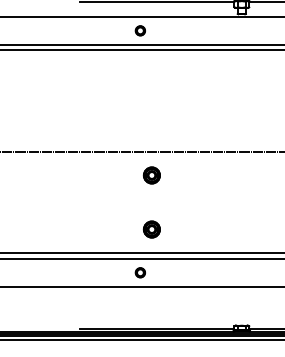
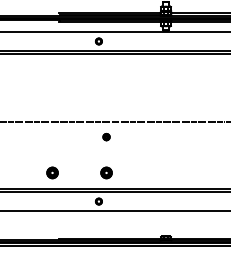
part: (151, 174) -> (106, 136), size x0.6
part: (70, 228) -> (52, 172), added

